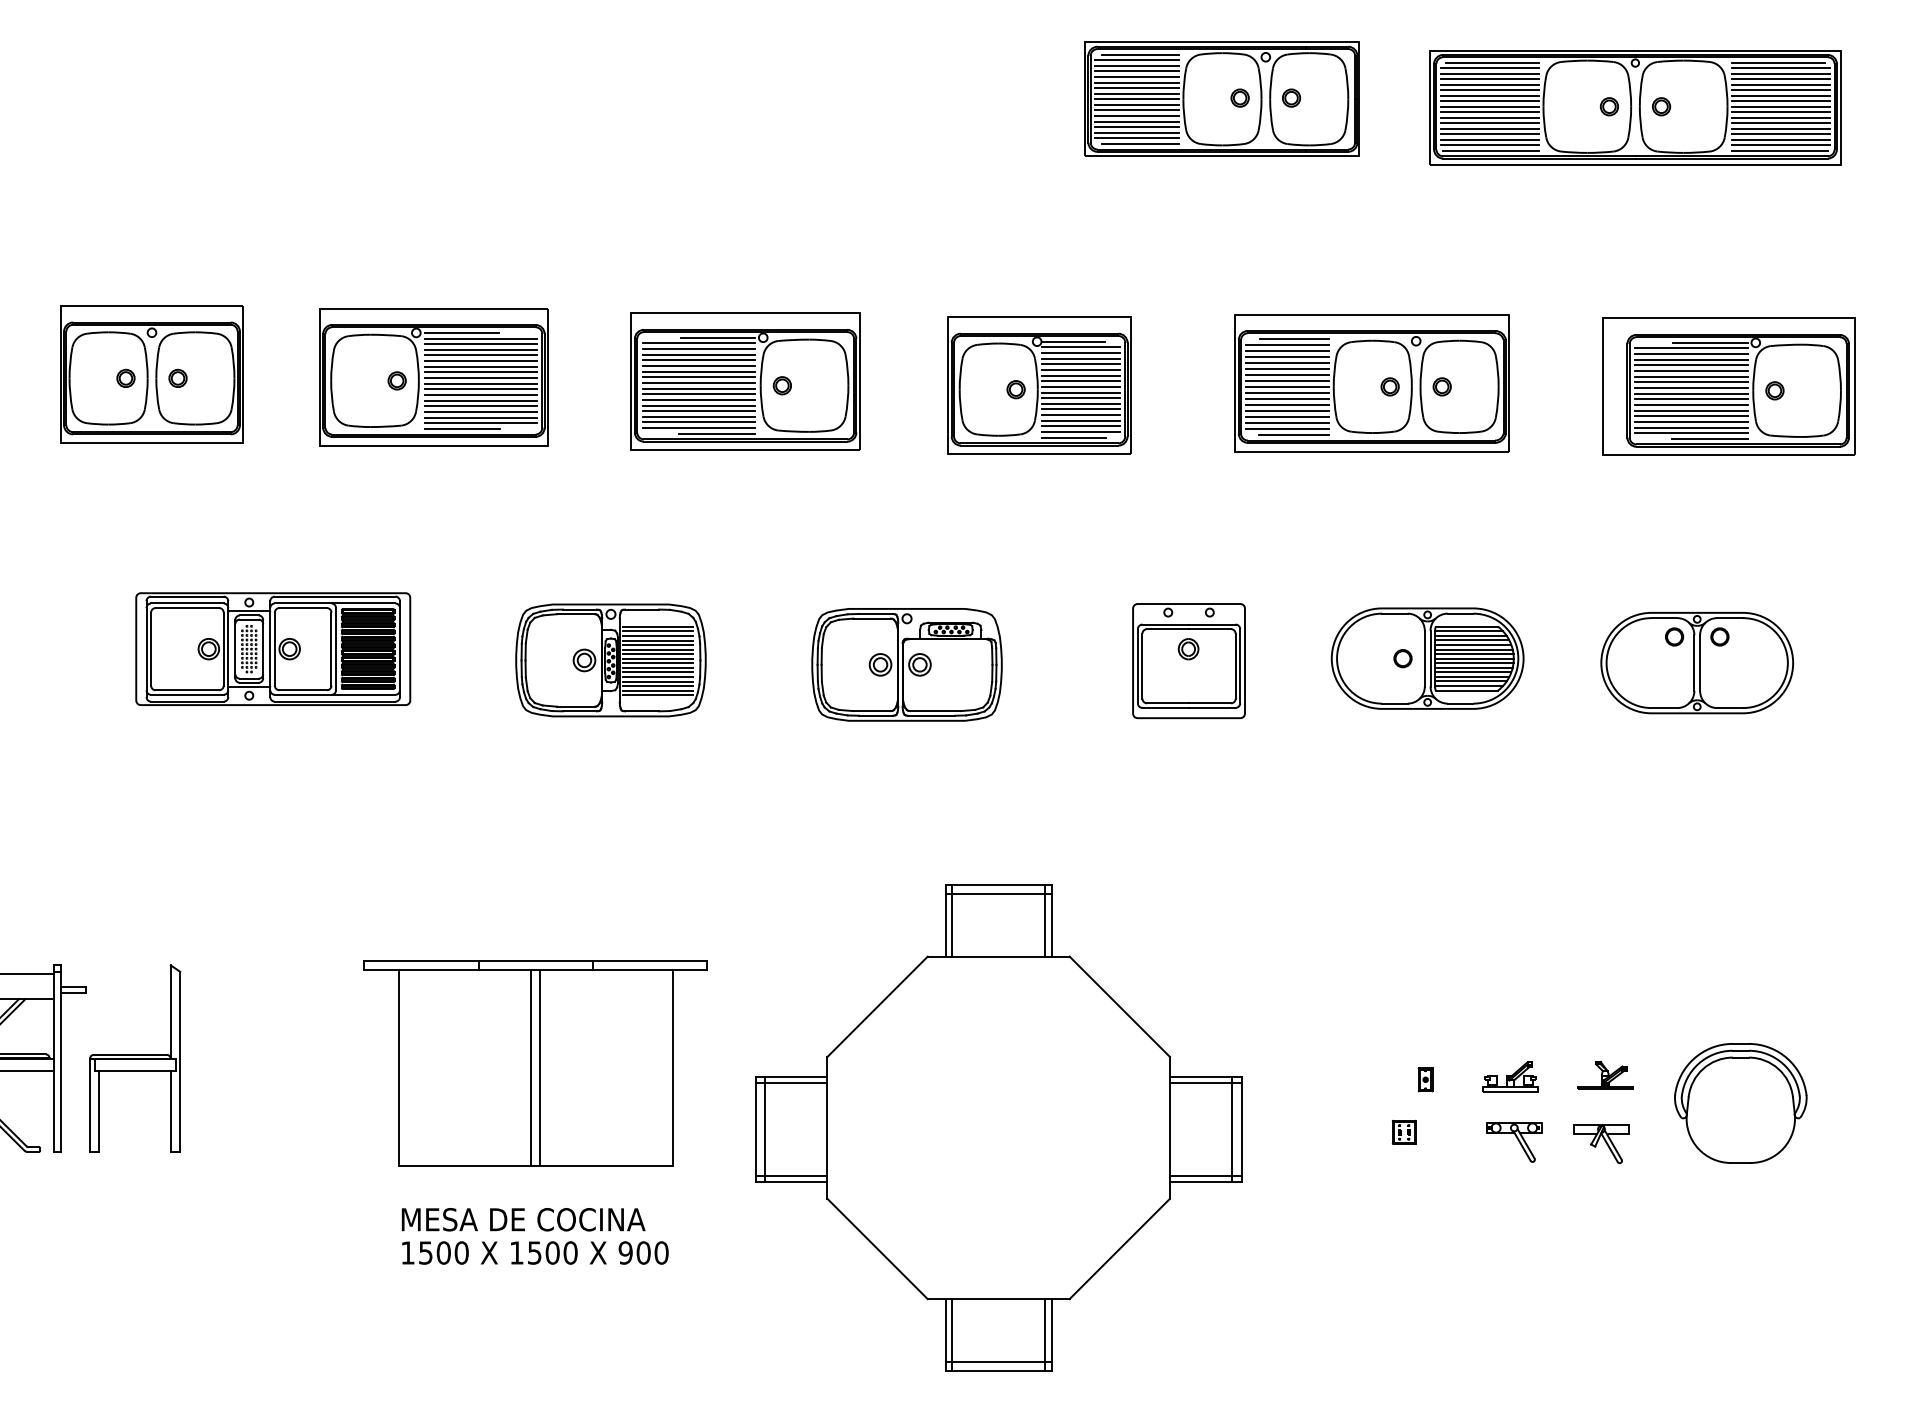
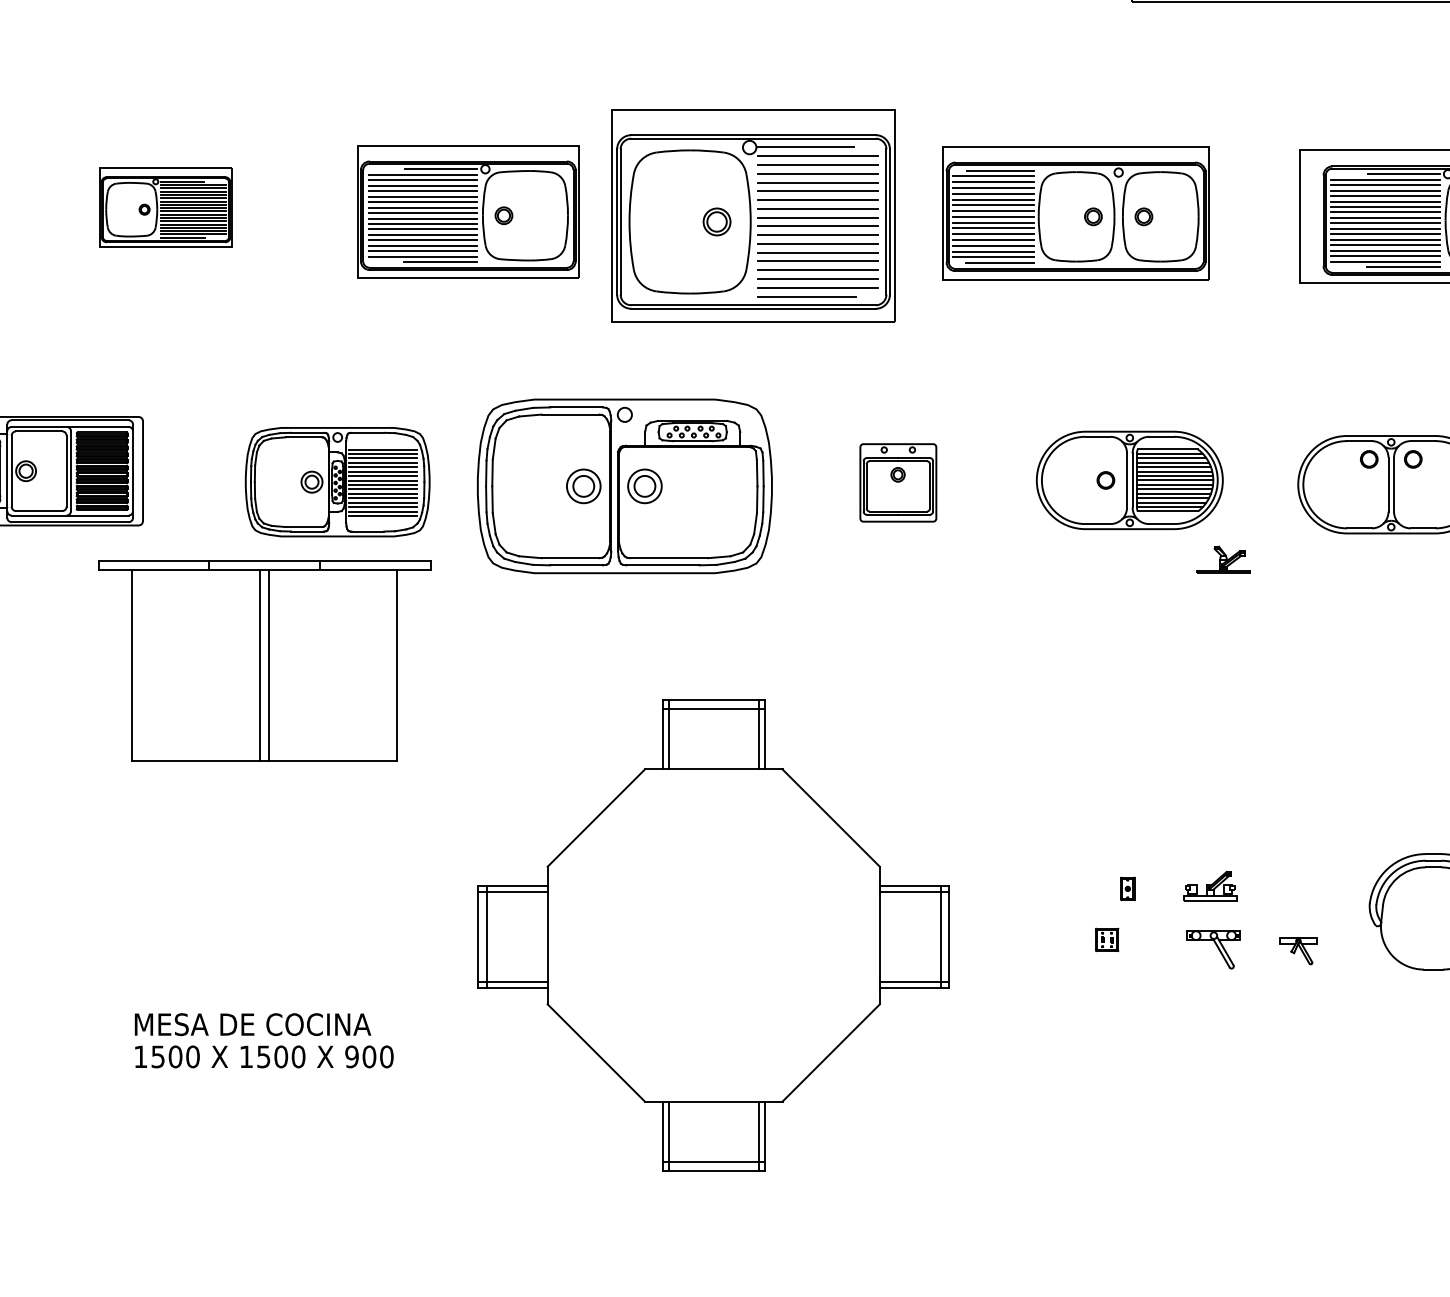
part: (433, 377) -> (165, 207), size x0.6
part: (1039, 385) -> (753, 215), size x1.6
part: (1188, 661) -> (897, 483), size x0.7
part: (906, 664) -> (624, 486), size x1.6
part: (535, 1063) -> (264, 660), moved
part: (1605, 1075) -> (1223, 559), moved
part: (1601, 1144) -> (1298, 951), size x0.7

